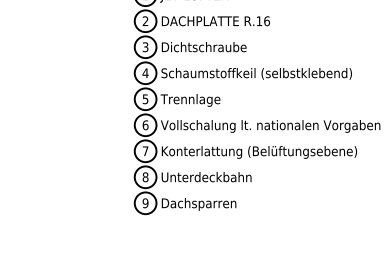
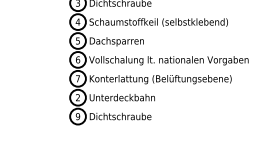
text: (198, 100) -> (116, 41), Trennlage -> Dachsparren
text: (145, 177) -> (77, 97), 8 -> 2
text: (208, 204) -> (123, 117), Dachsparren -> Dichtschraube

